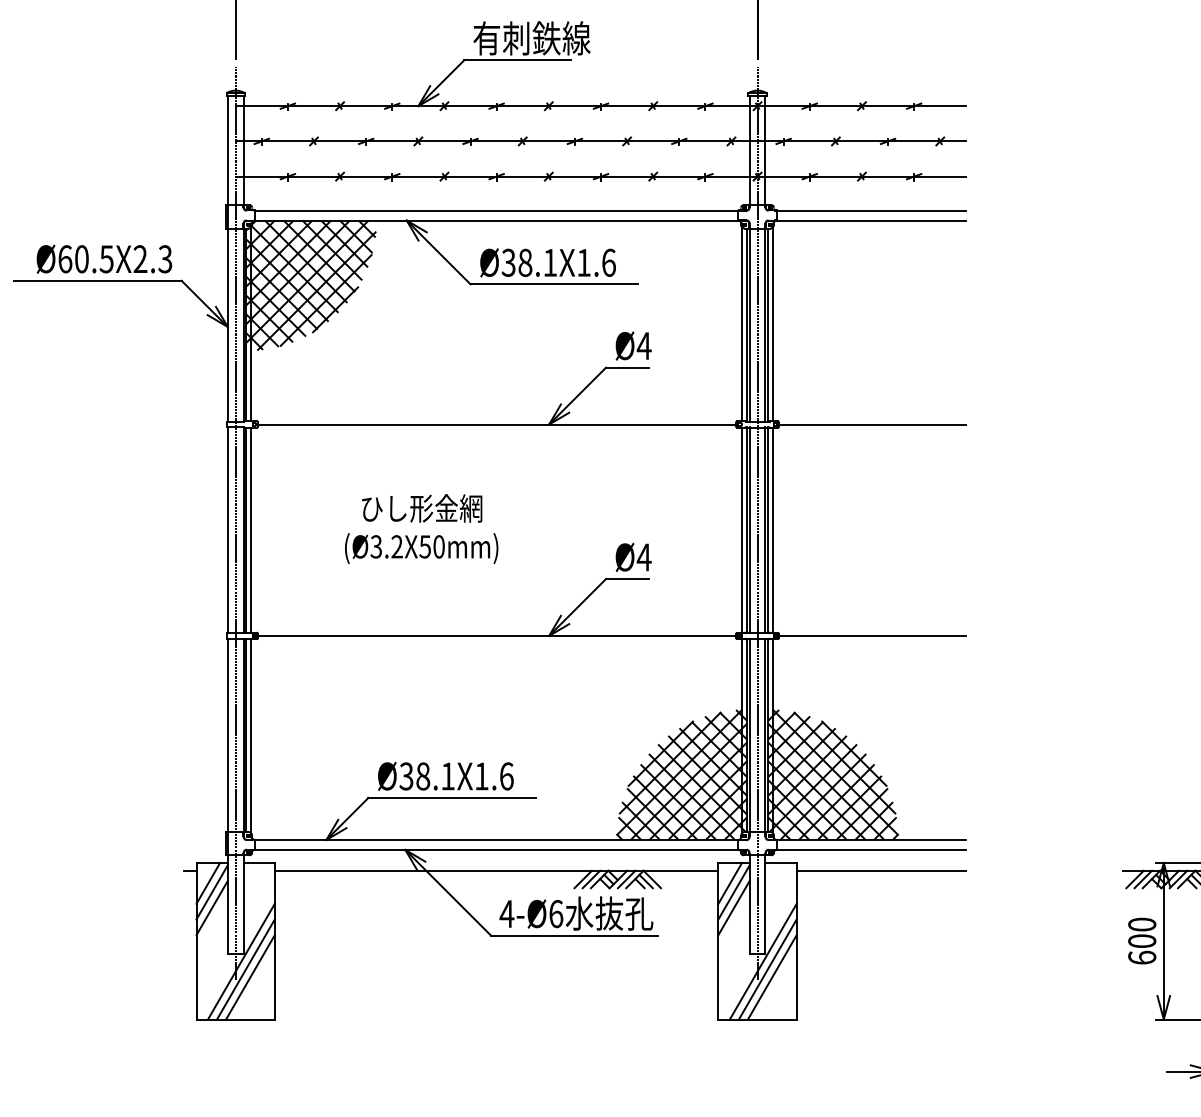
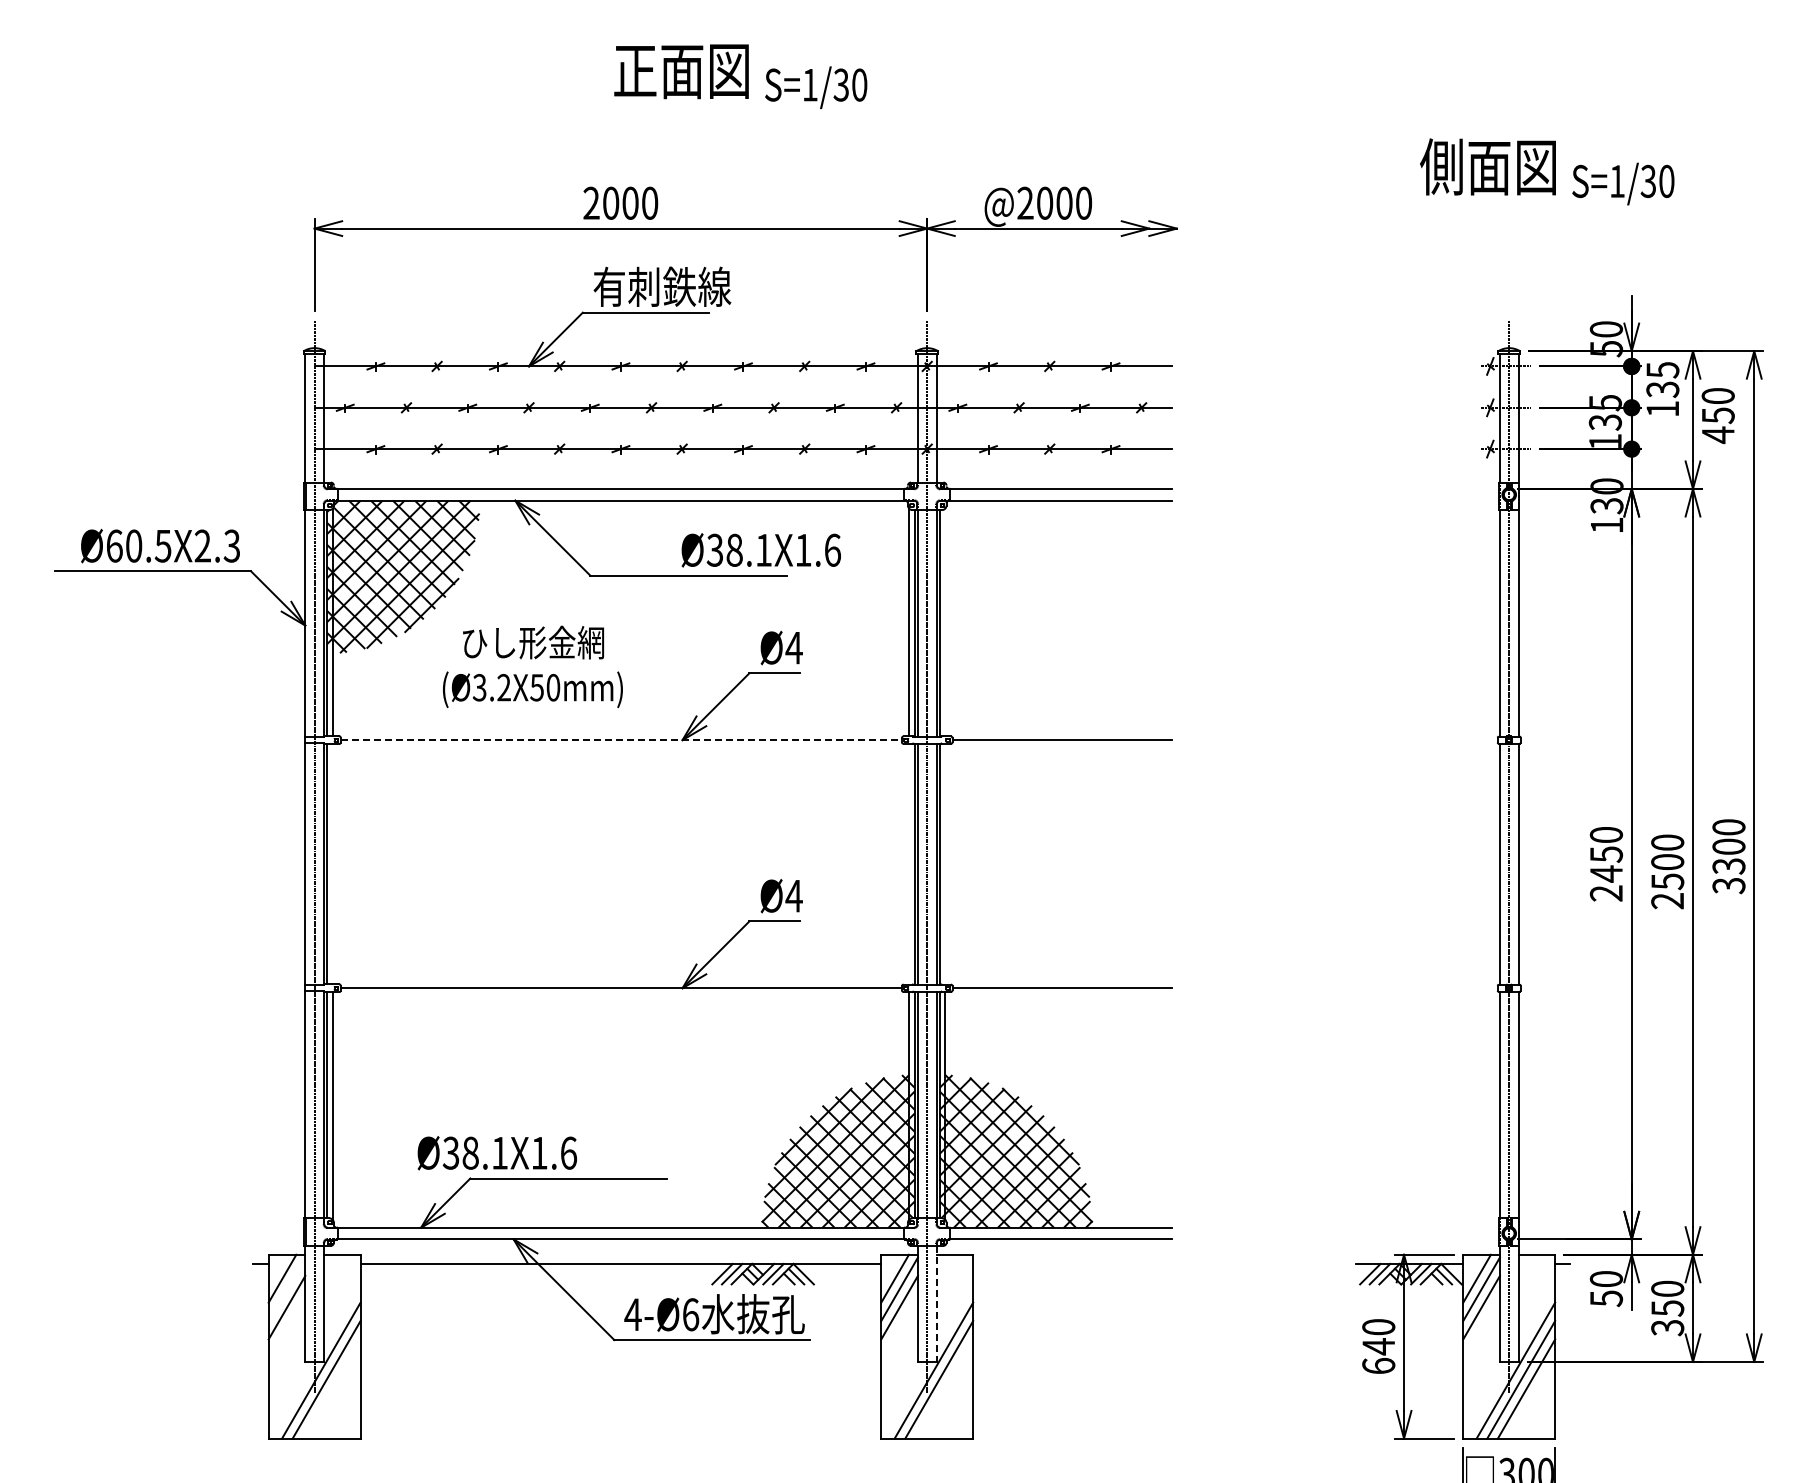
text: (547, 262) -> (760, 550), moved
line: (773, 324) -> (945, 622), removed
line: (497, 424) -> (621, 740), solid -> dashed
text: (421, 528) -> (532, 666), moved
line: (250, 529) -> (332, 863), removed
line: (742, 529) -> (909, 863), removed
line: (773, 529) -> (945, 863), removed
text: (446, 776) -> (497, 1153), moved
line: (881, 870) -> (1072, 1263), removed
line: (211, 892) -> (286, 1289), removed
line: (765, 905) -> (936, 1304), solid -> dashed
text: (1142, 941) -> (1378, 1346), 600 -> 640
line: (250, 976) -> (331, 1388), removed
line: (772, 976) -> (944, 1388), removed

